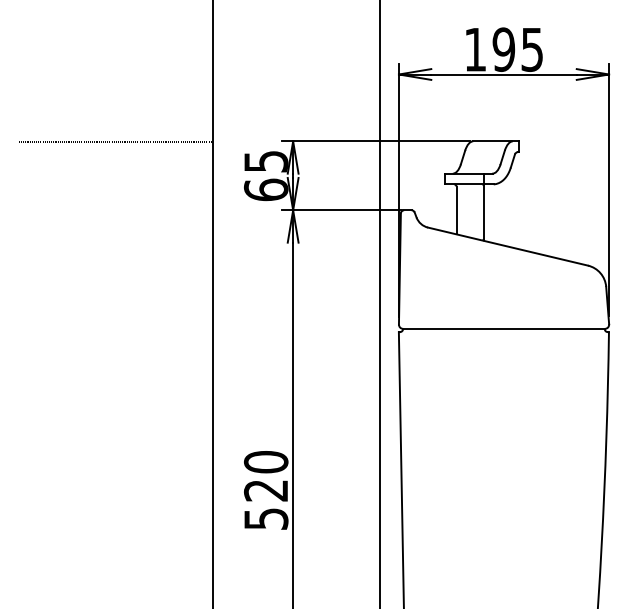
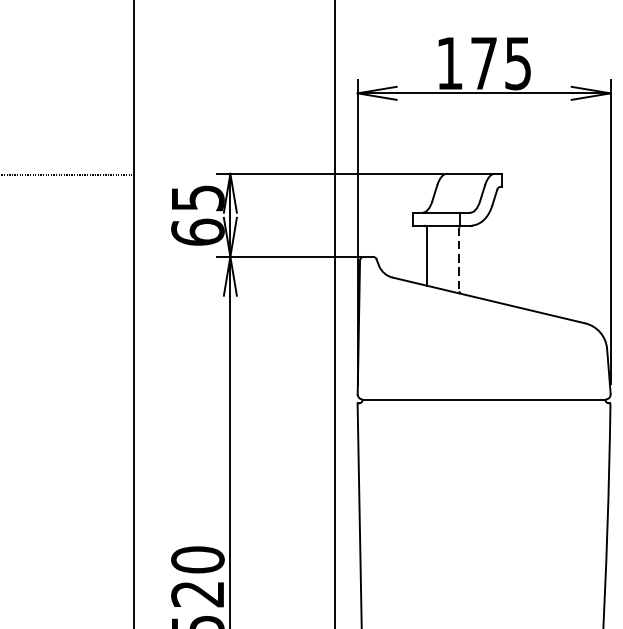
text: (503, 49) -> (483, 63), 195 -> 175
line: (483, 212) -> (459, 259), solid -> dashed

